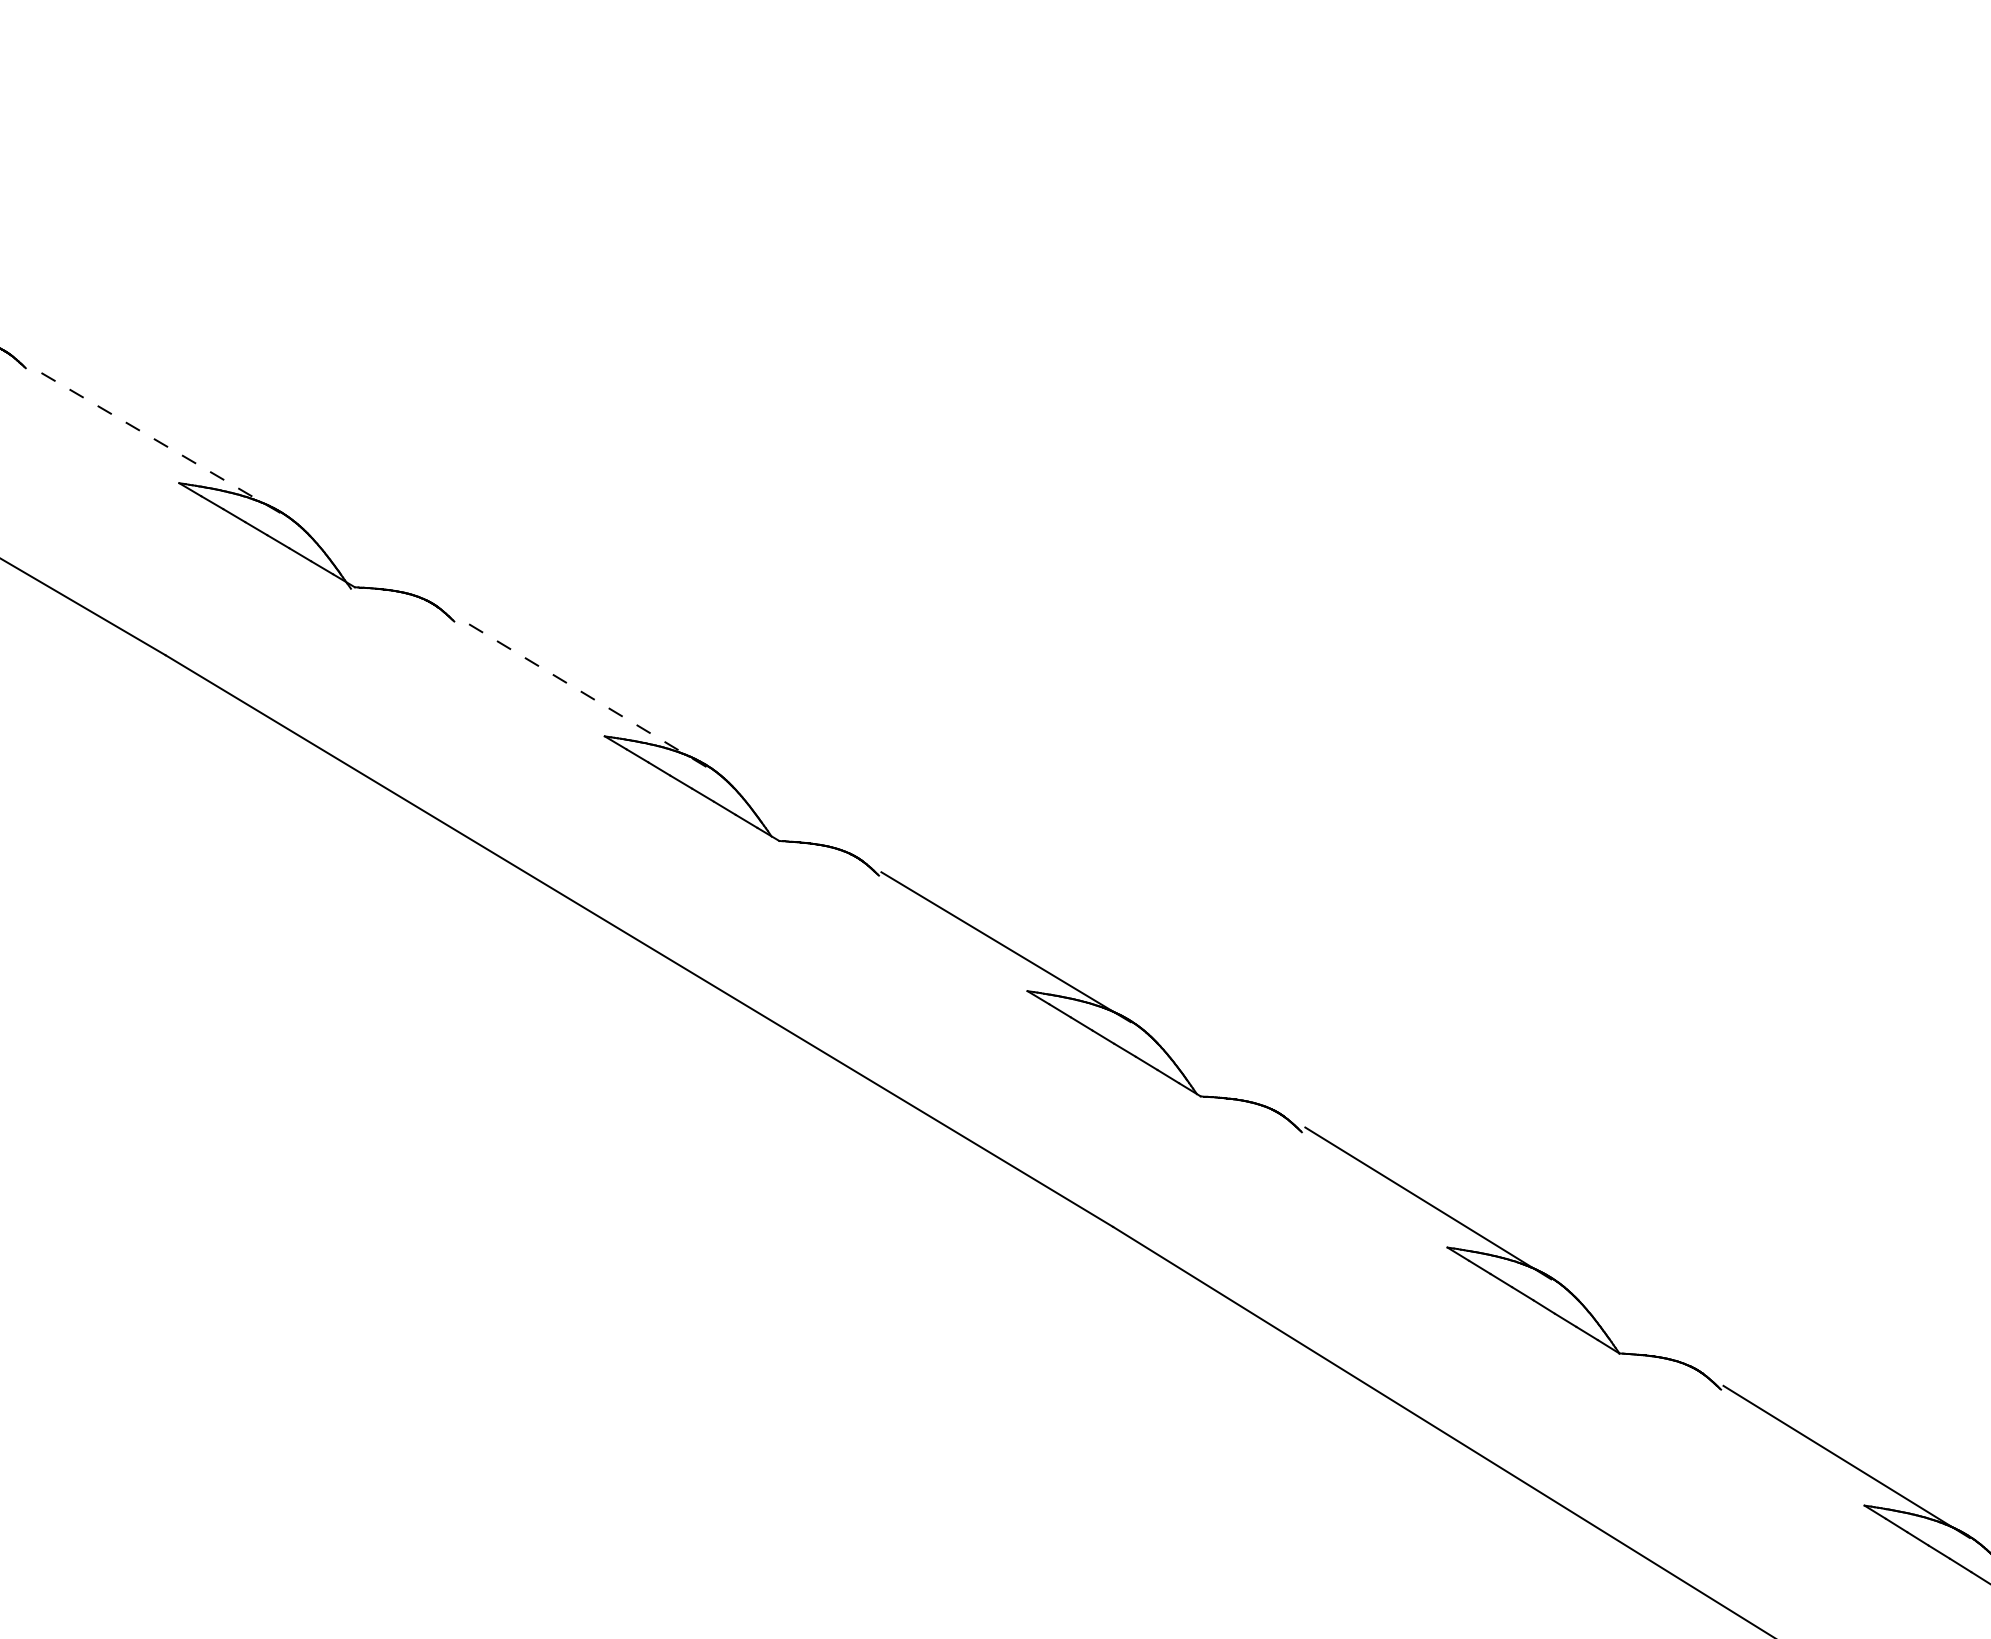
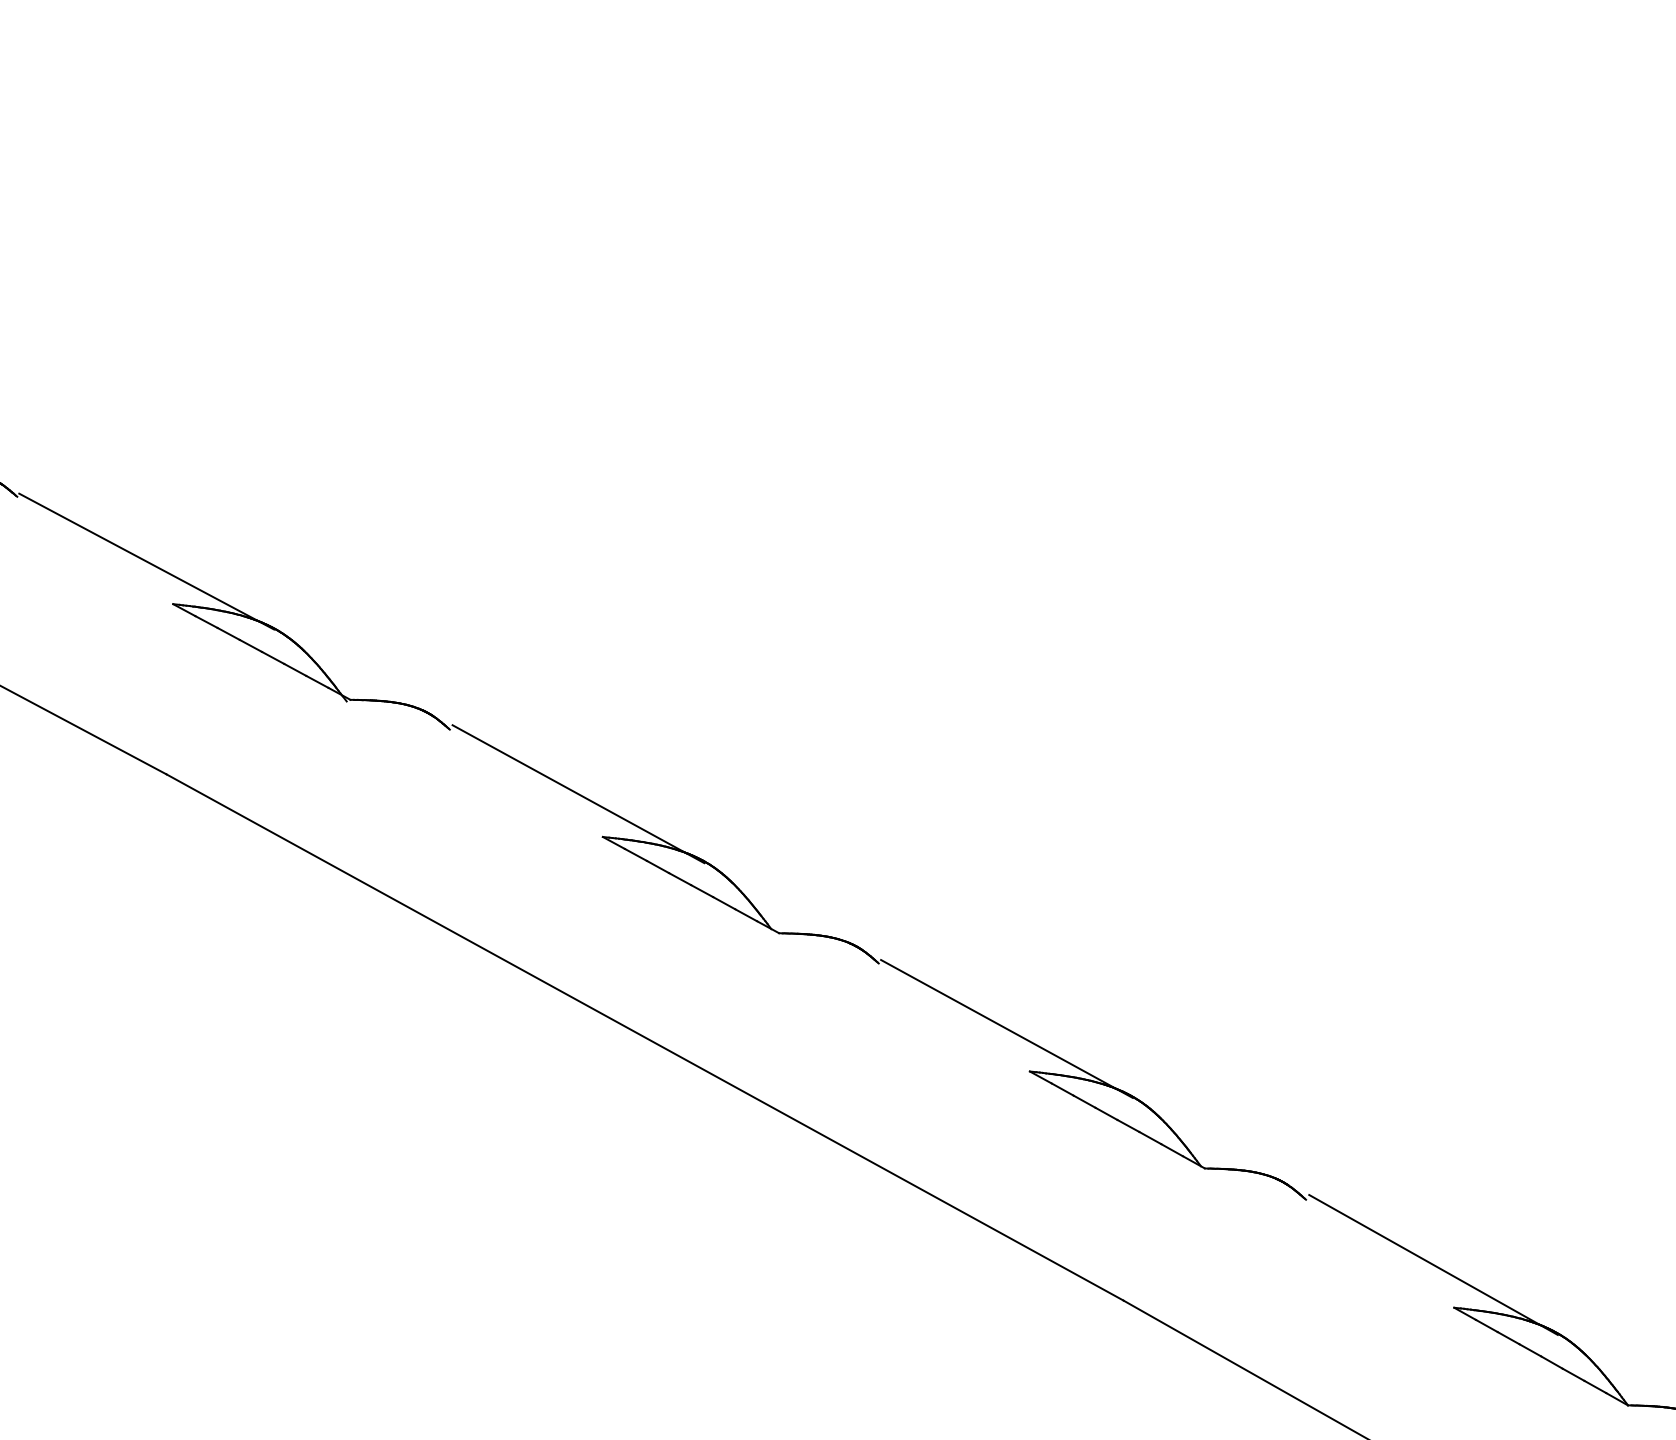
line: (153, 438) -> (146, 561), dashed -> solid
line: (581, 691) -> (578, 793), dashed -> solid

